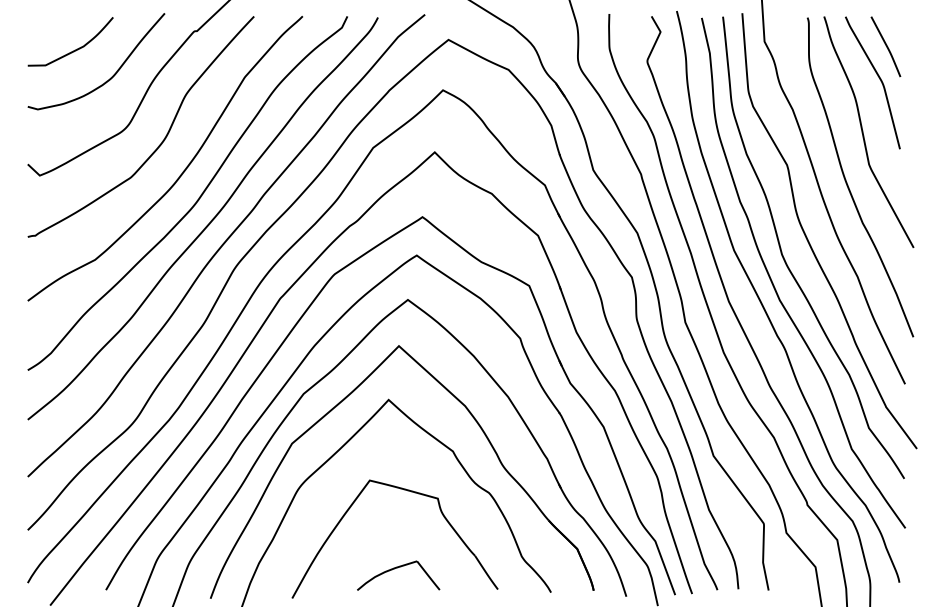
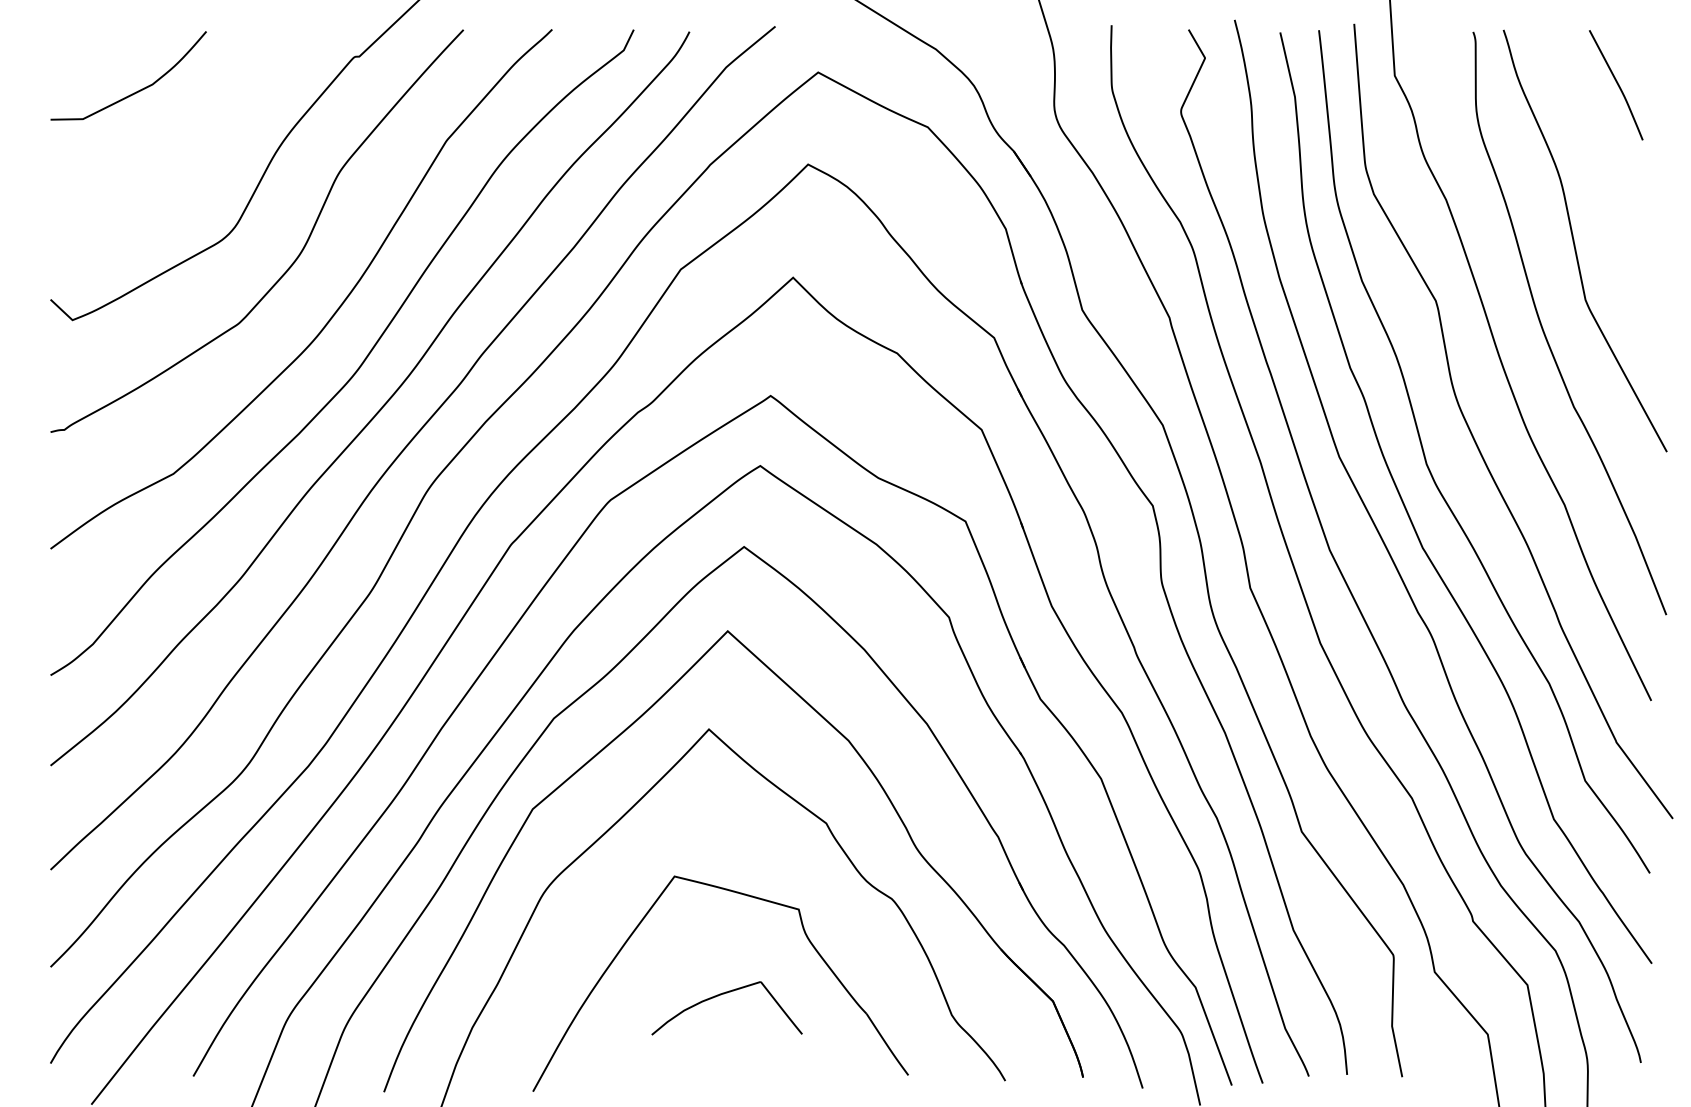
curve: (111, 76) -> (203, 139), removed
curve: (879, 79) -> (1604, 144), removed
part: (397, 568) -> (725, 995), moved

